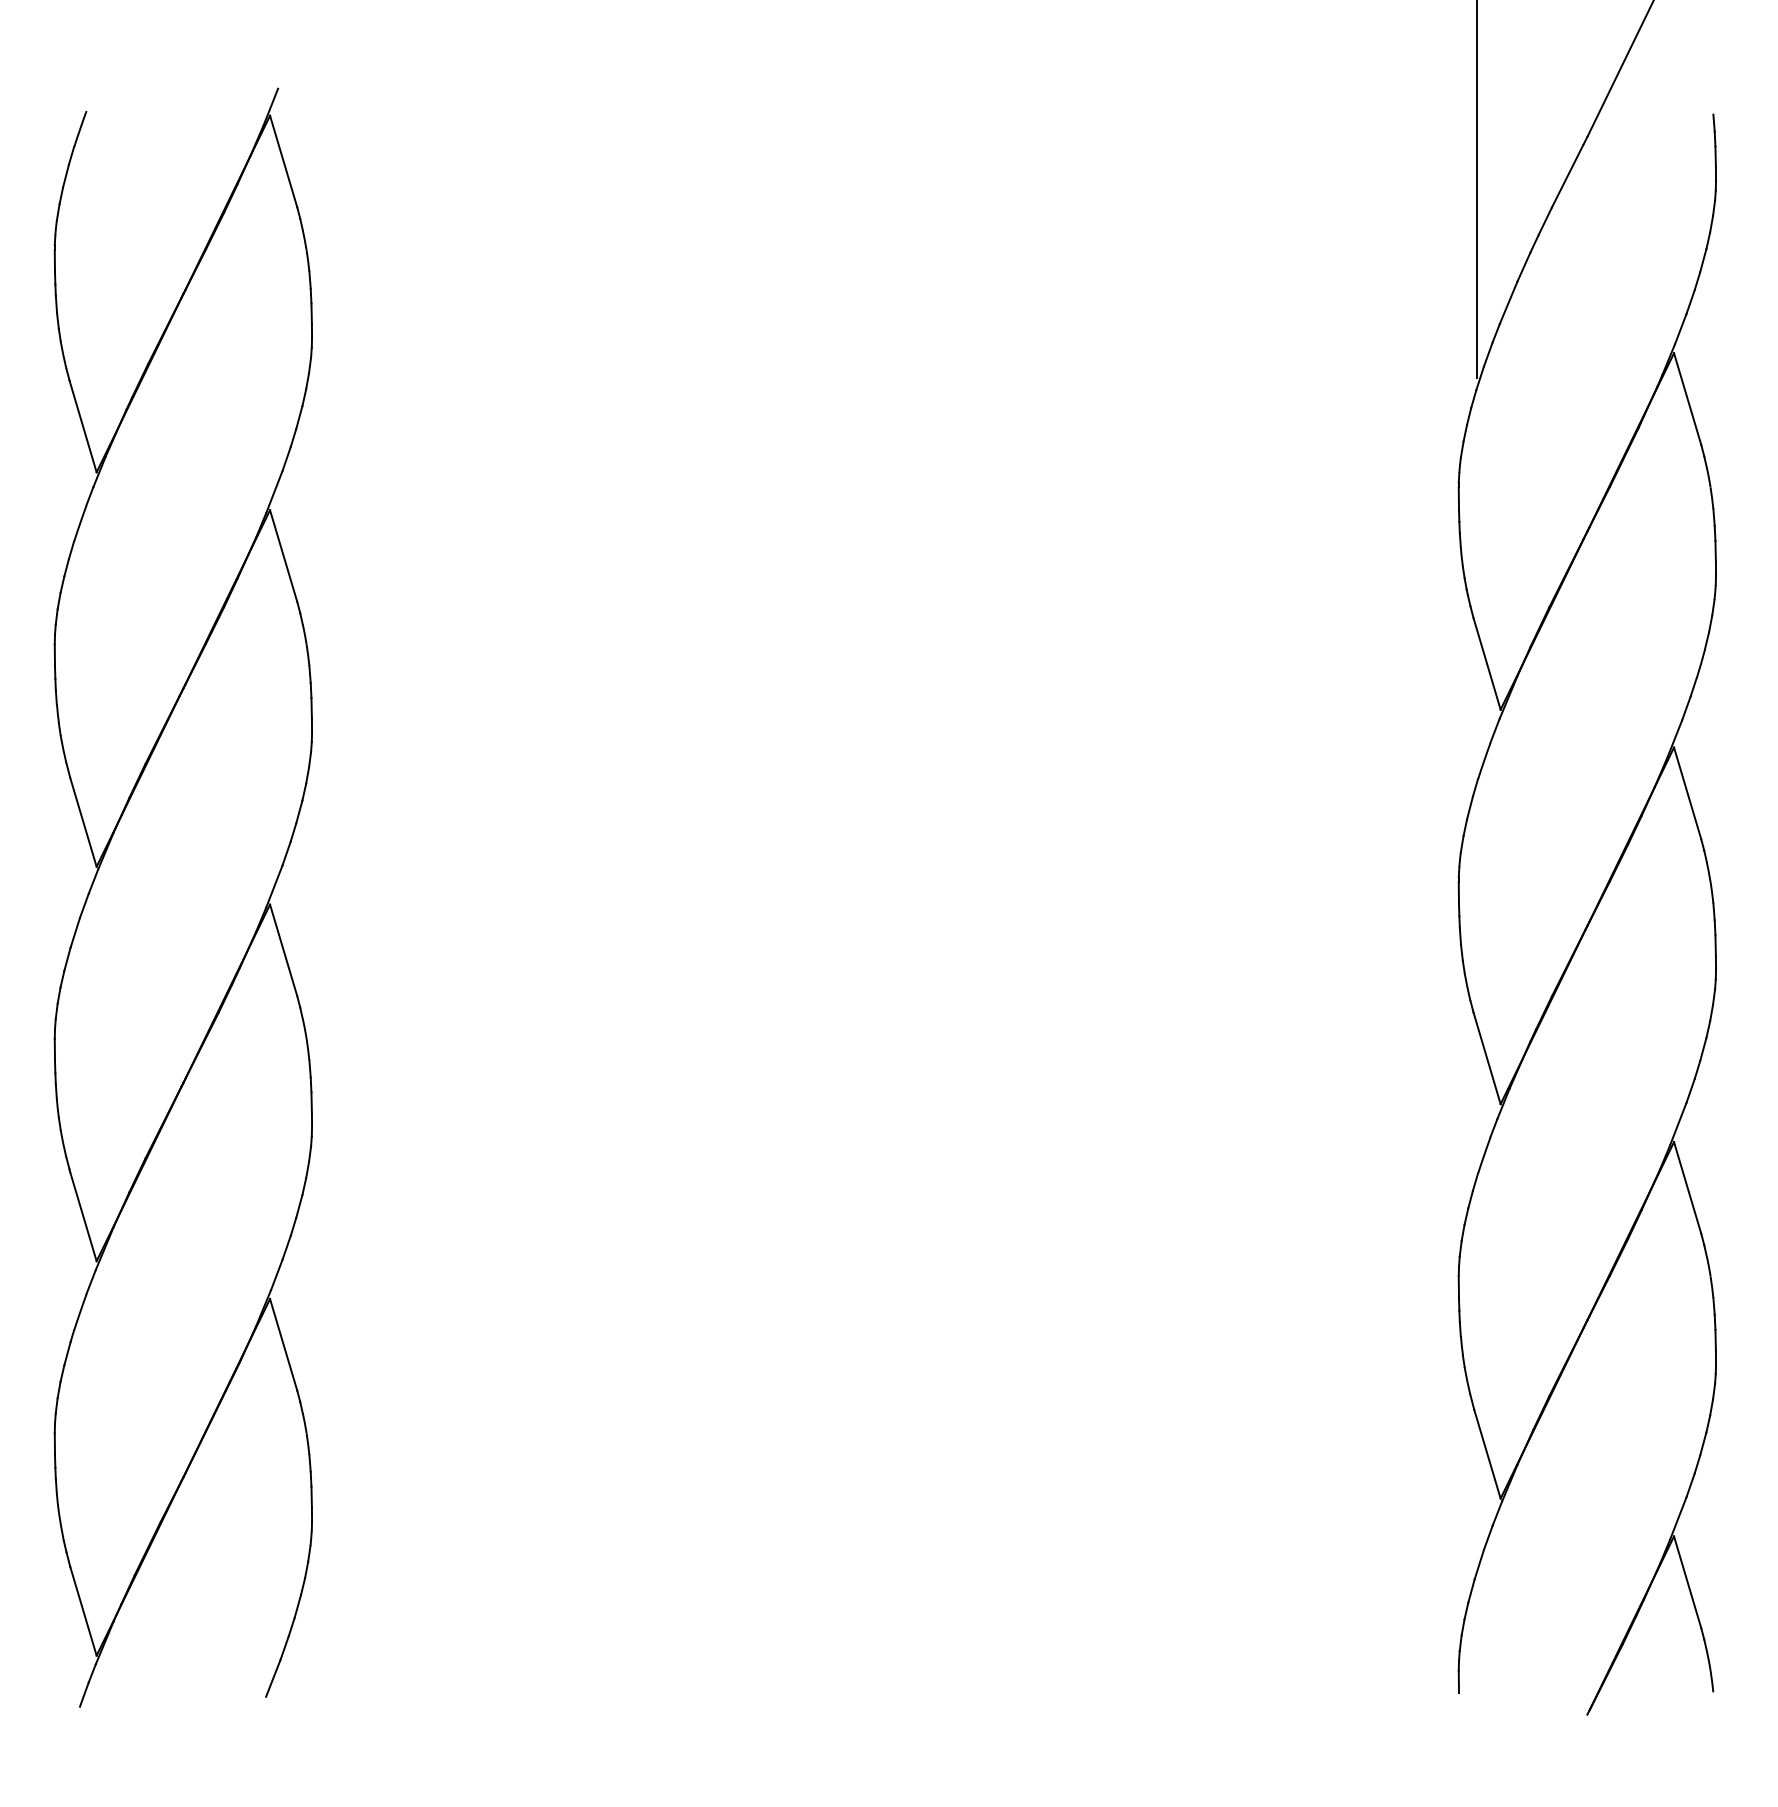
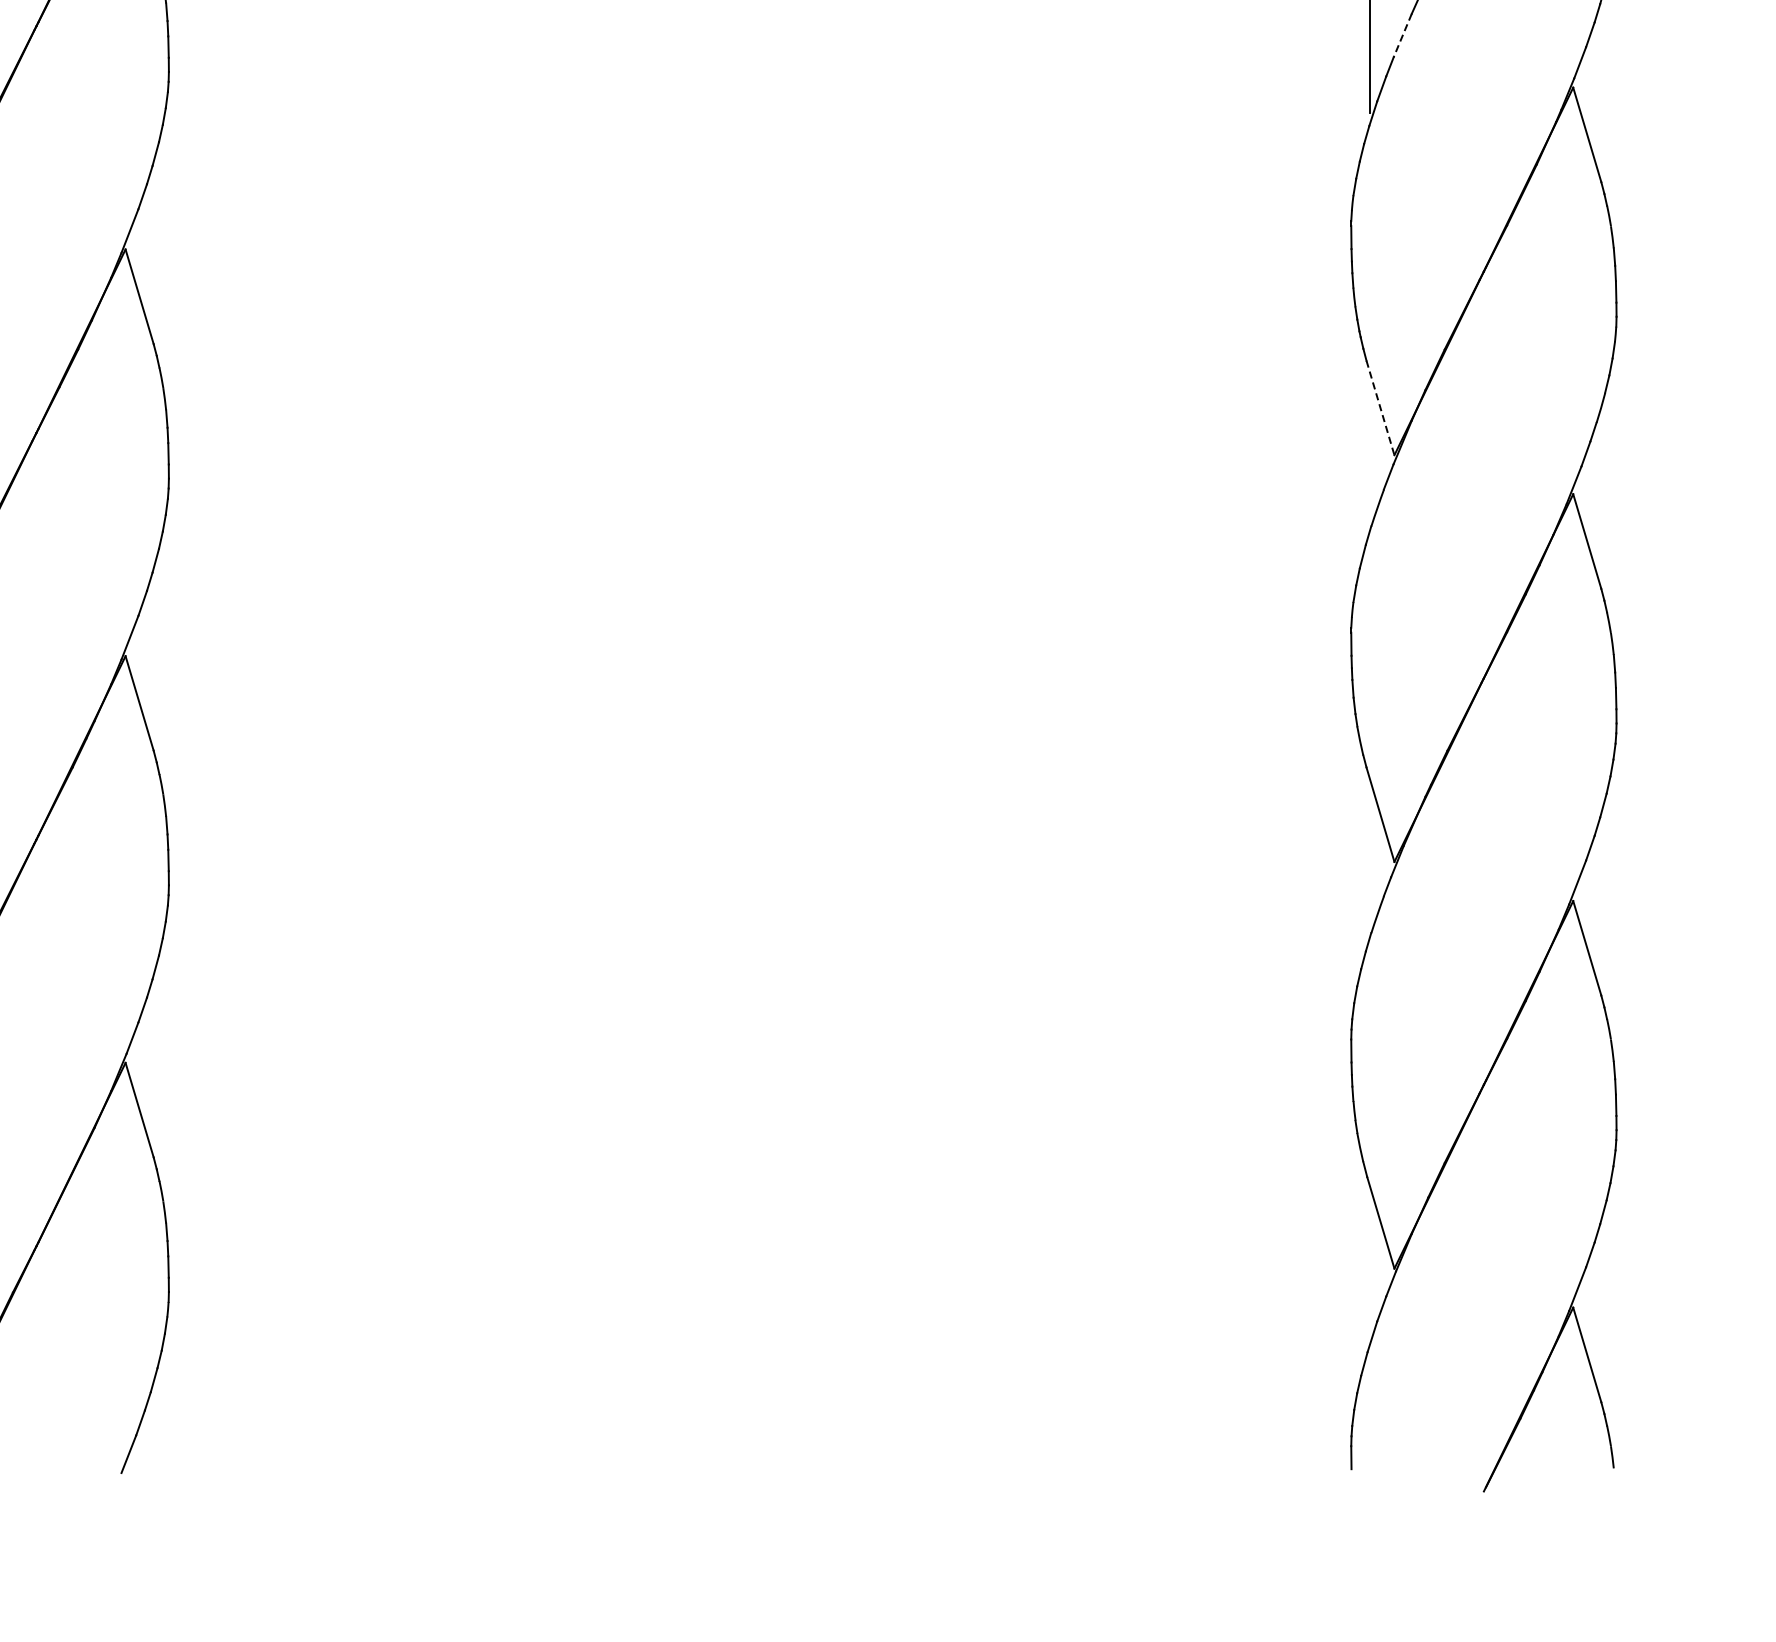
line: (1508, 302) -> (1402, 35), solid -> dashed
line: (1487, 663) -> (1380, 407), solid -> dashed

